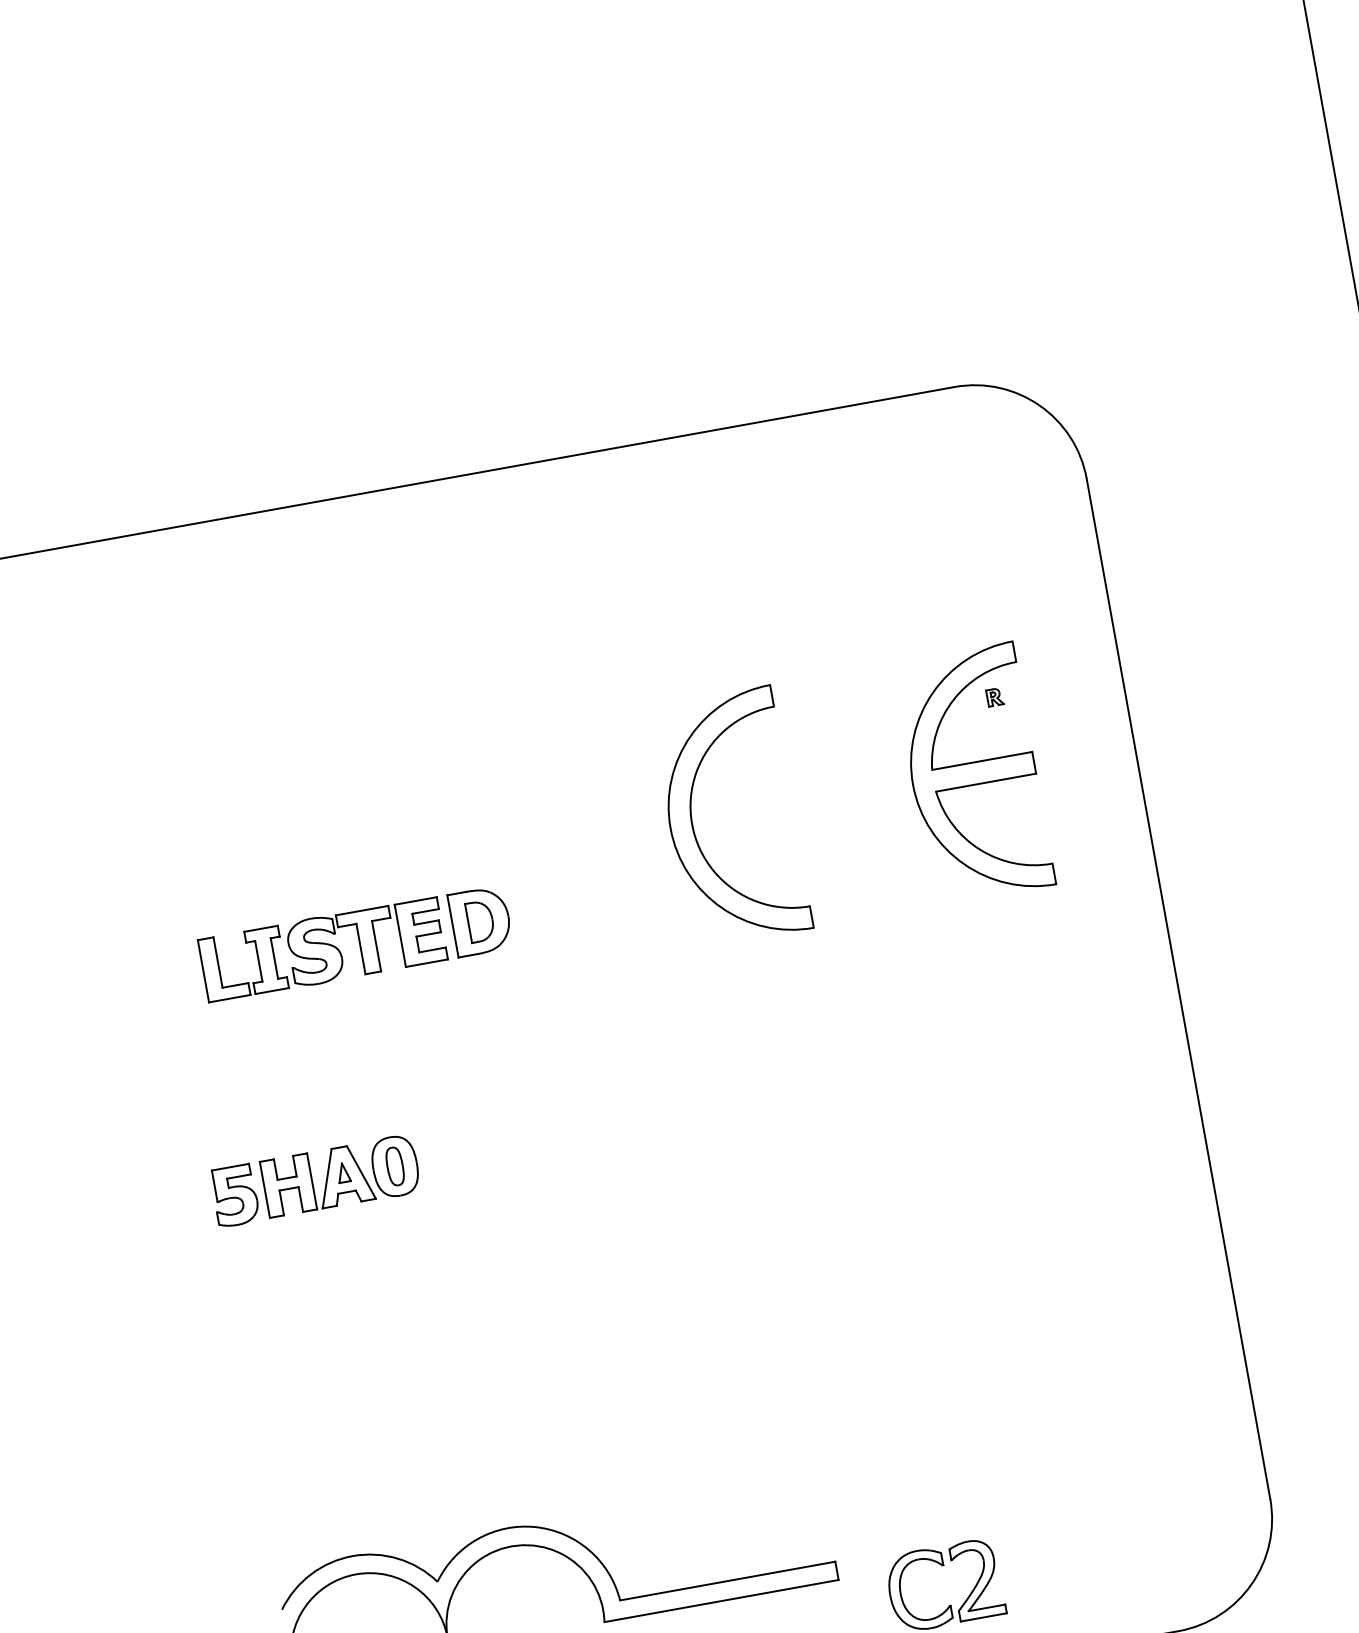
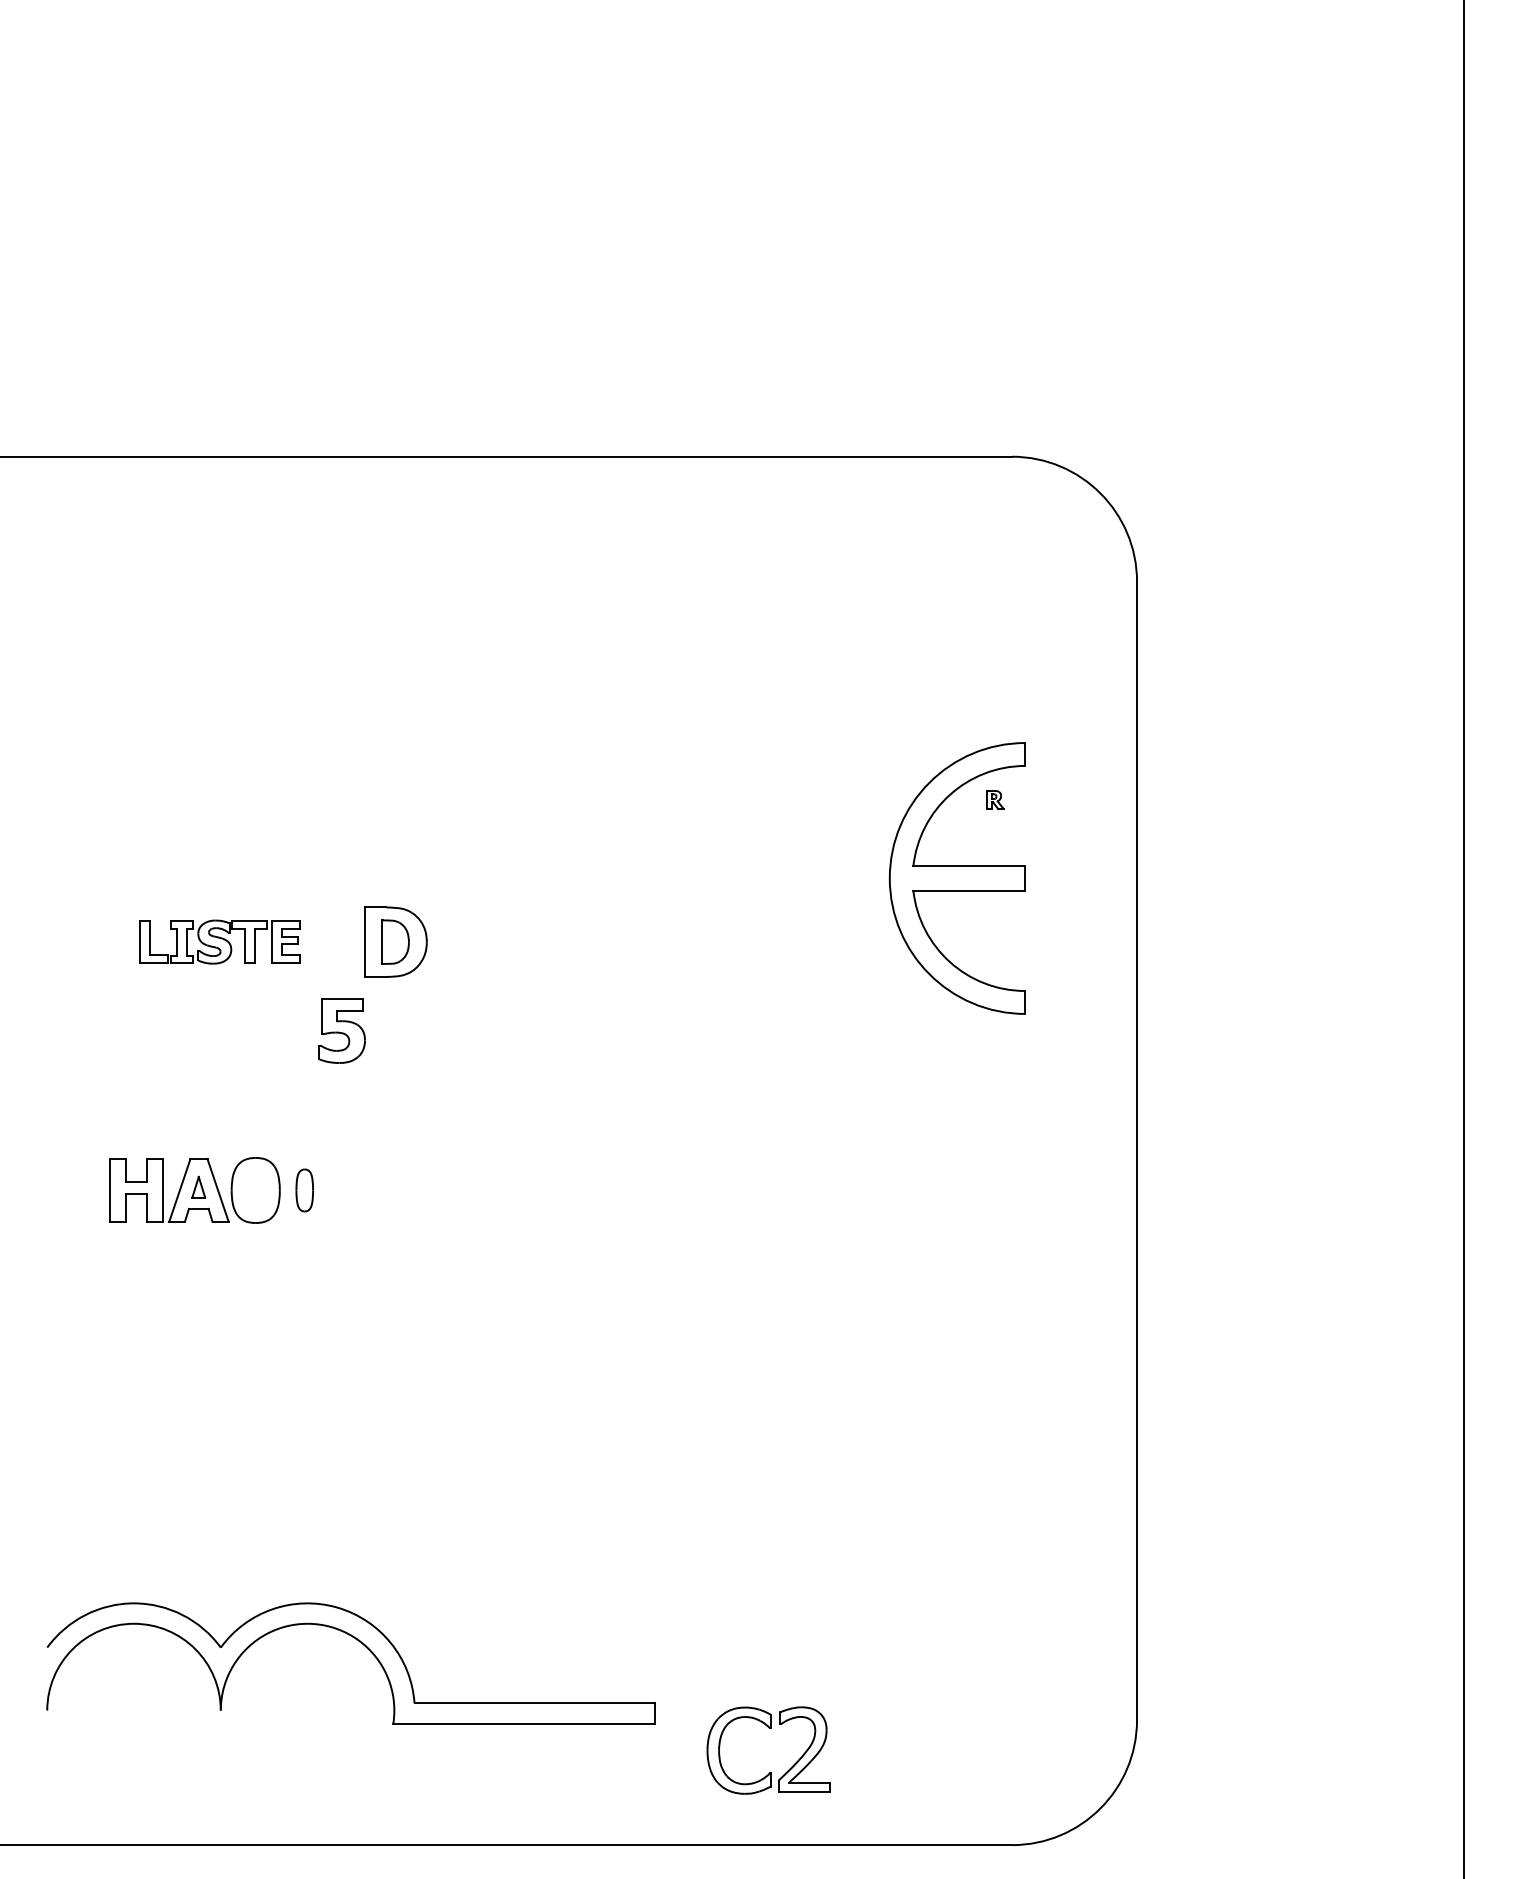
part: (693, 824) -> (644, 878), removed
part: (322, 949) -> (219, 941), size x0.6
part: (394, 1166) -> (304, 1190), moved
part: (234, 1195) -> (341, 1030), moved

